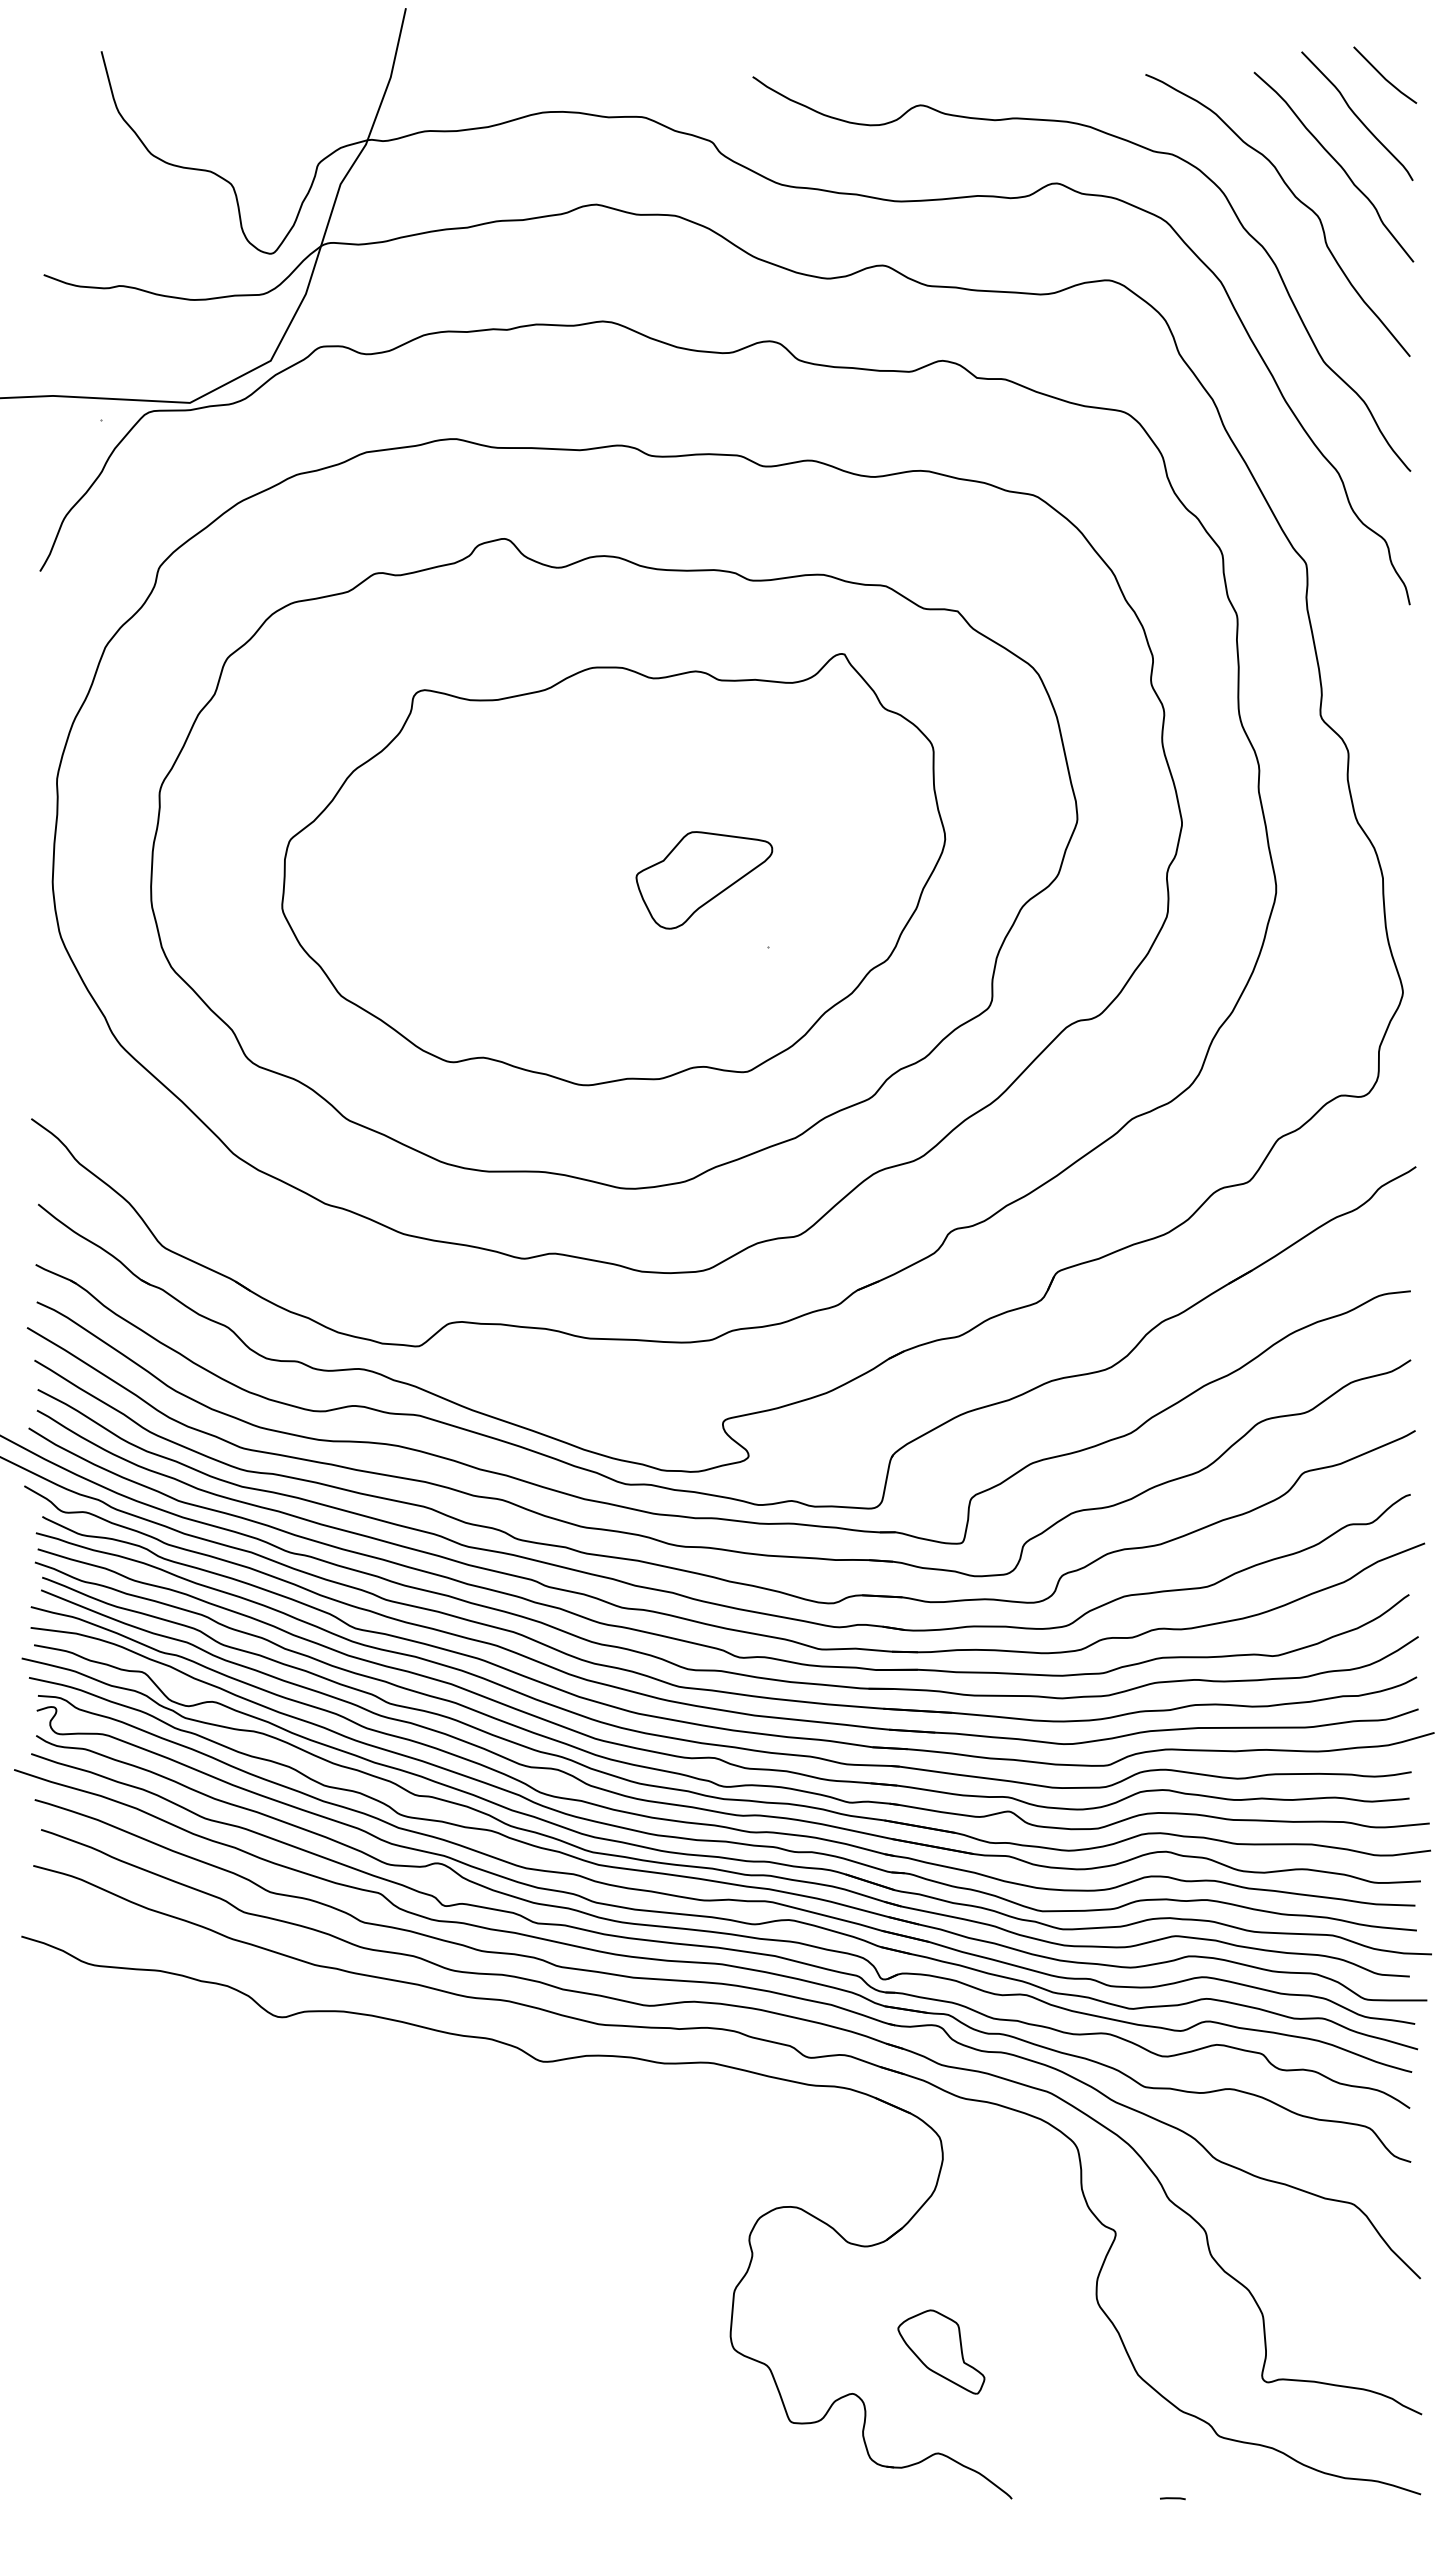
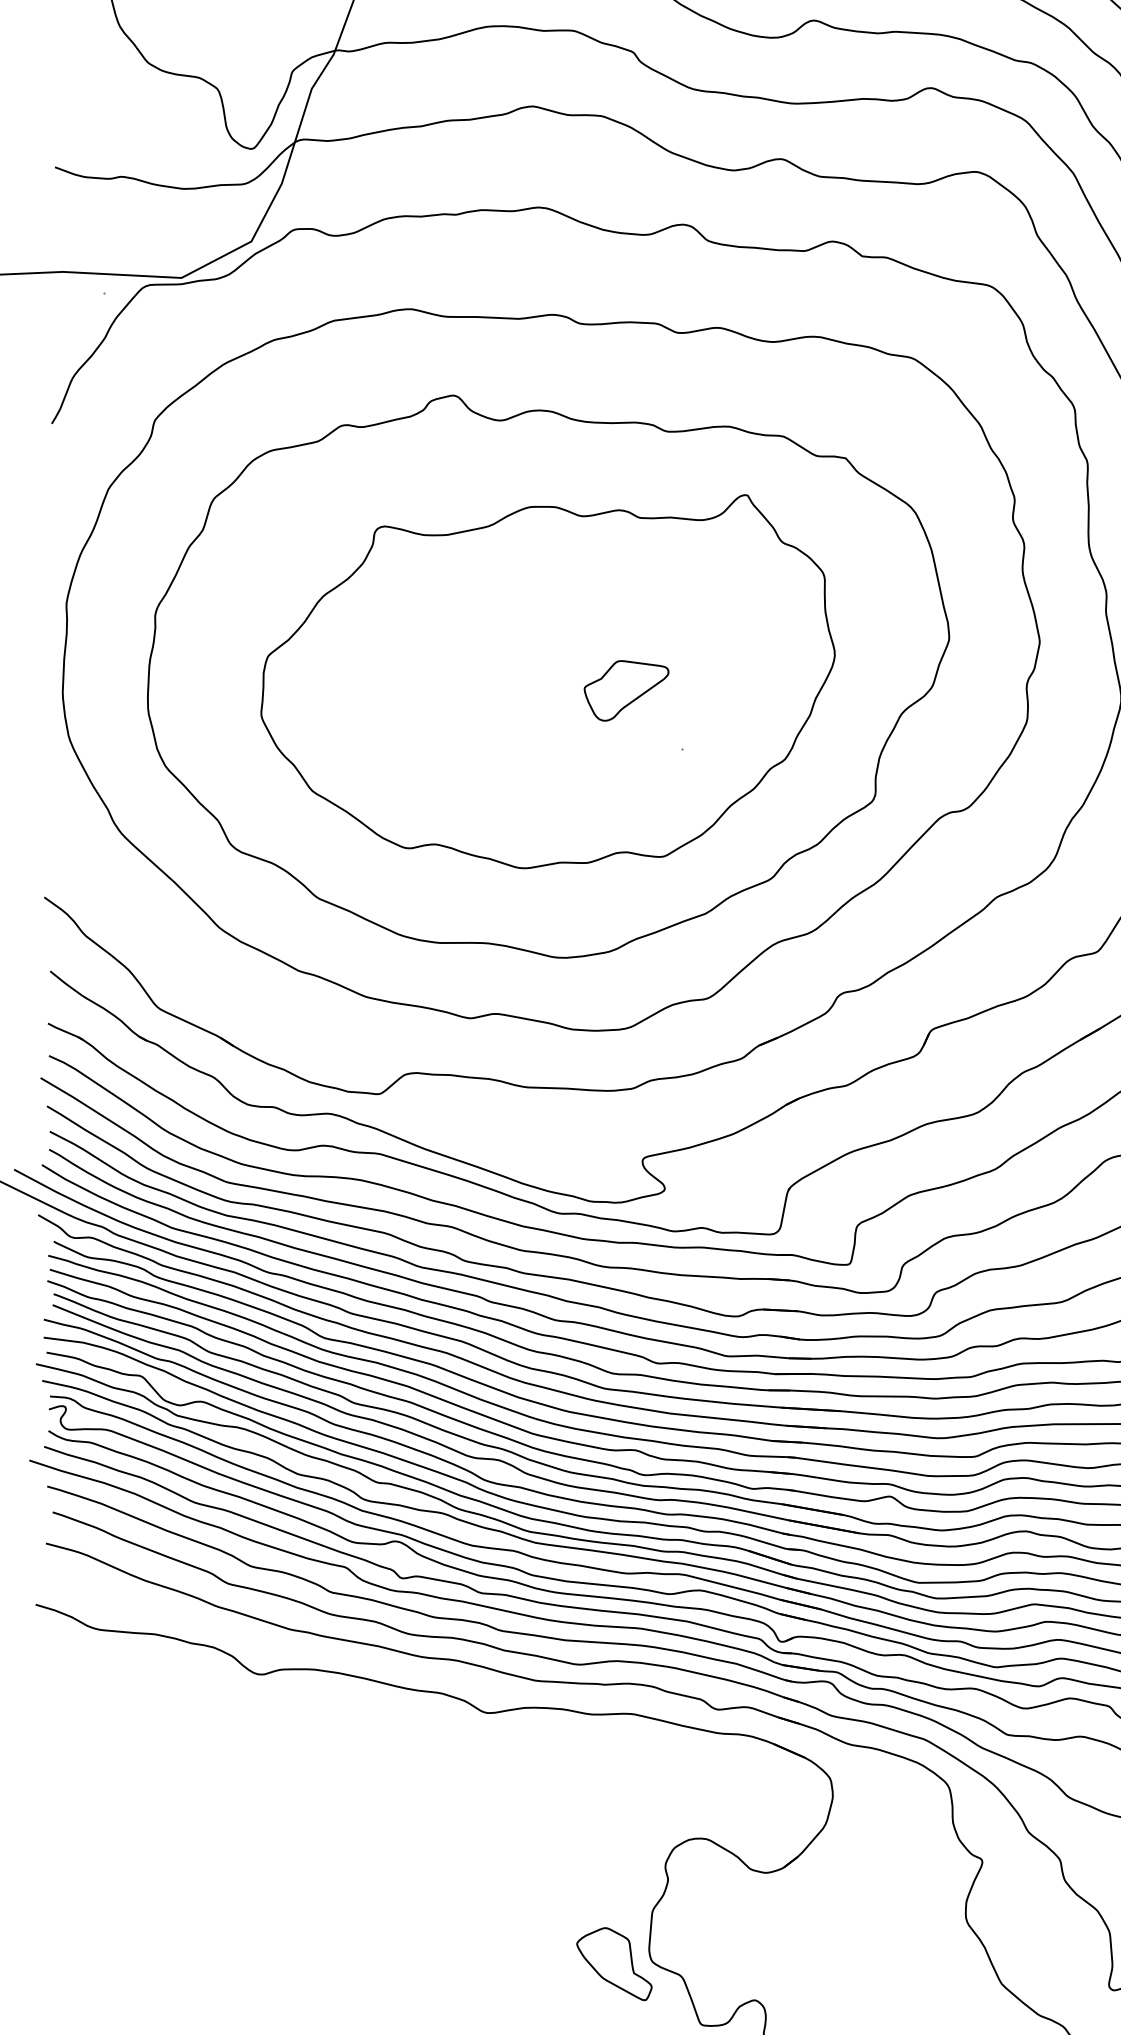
part: (704, 879) -> (626, 690), size x0.71
part: (941, 2351) -> (614, 1963), moved

